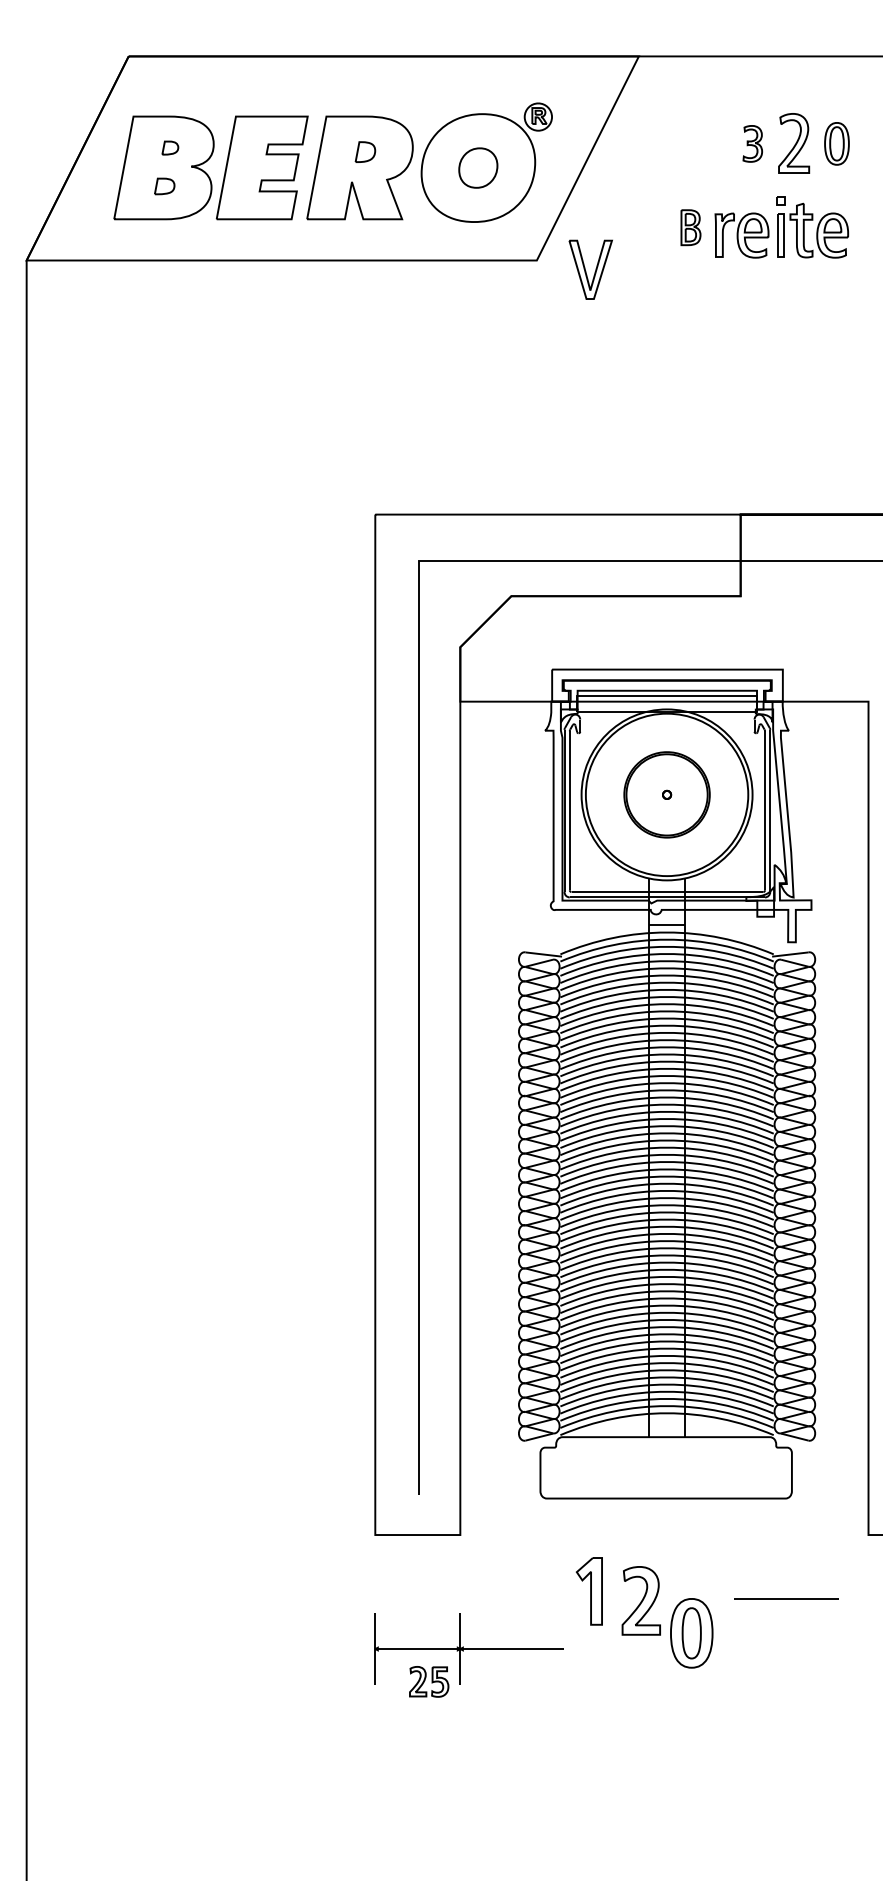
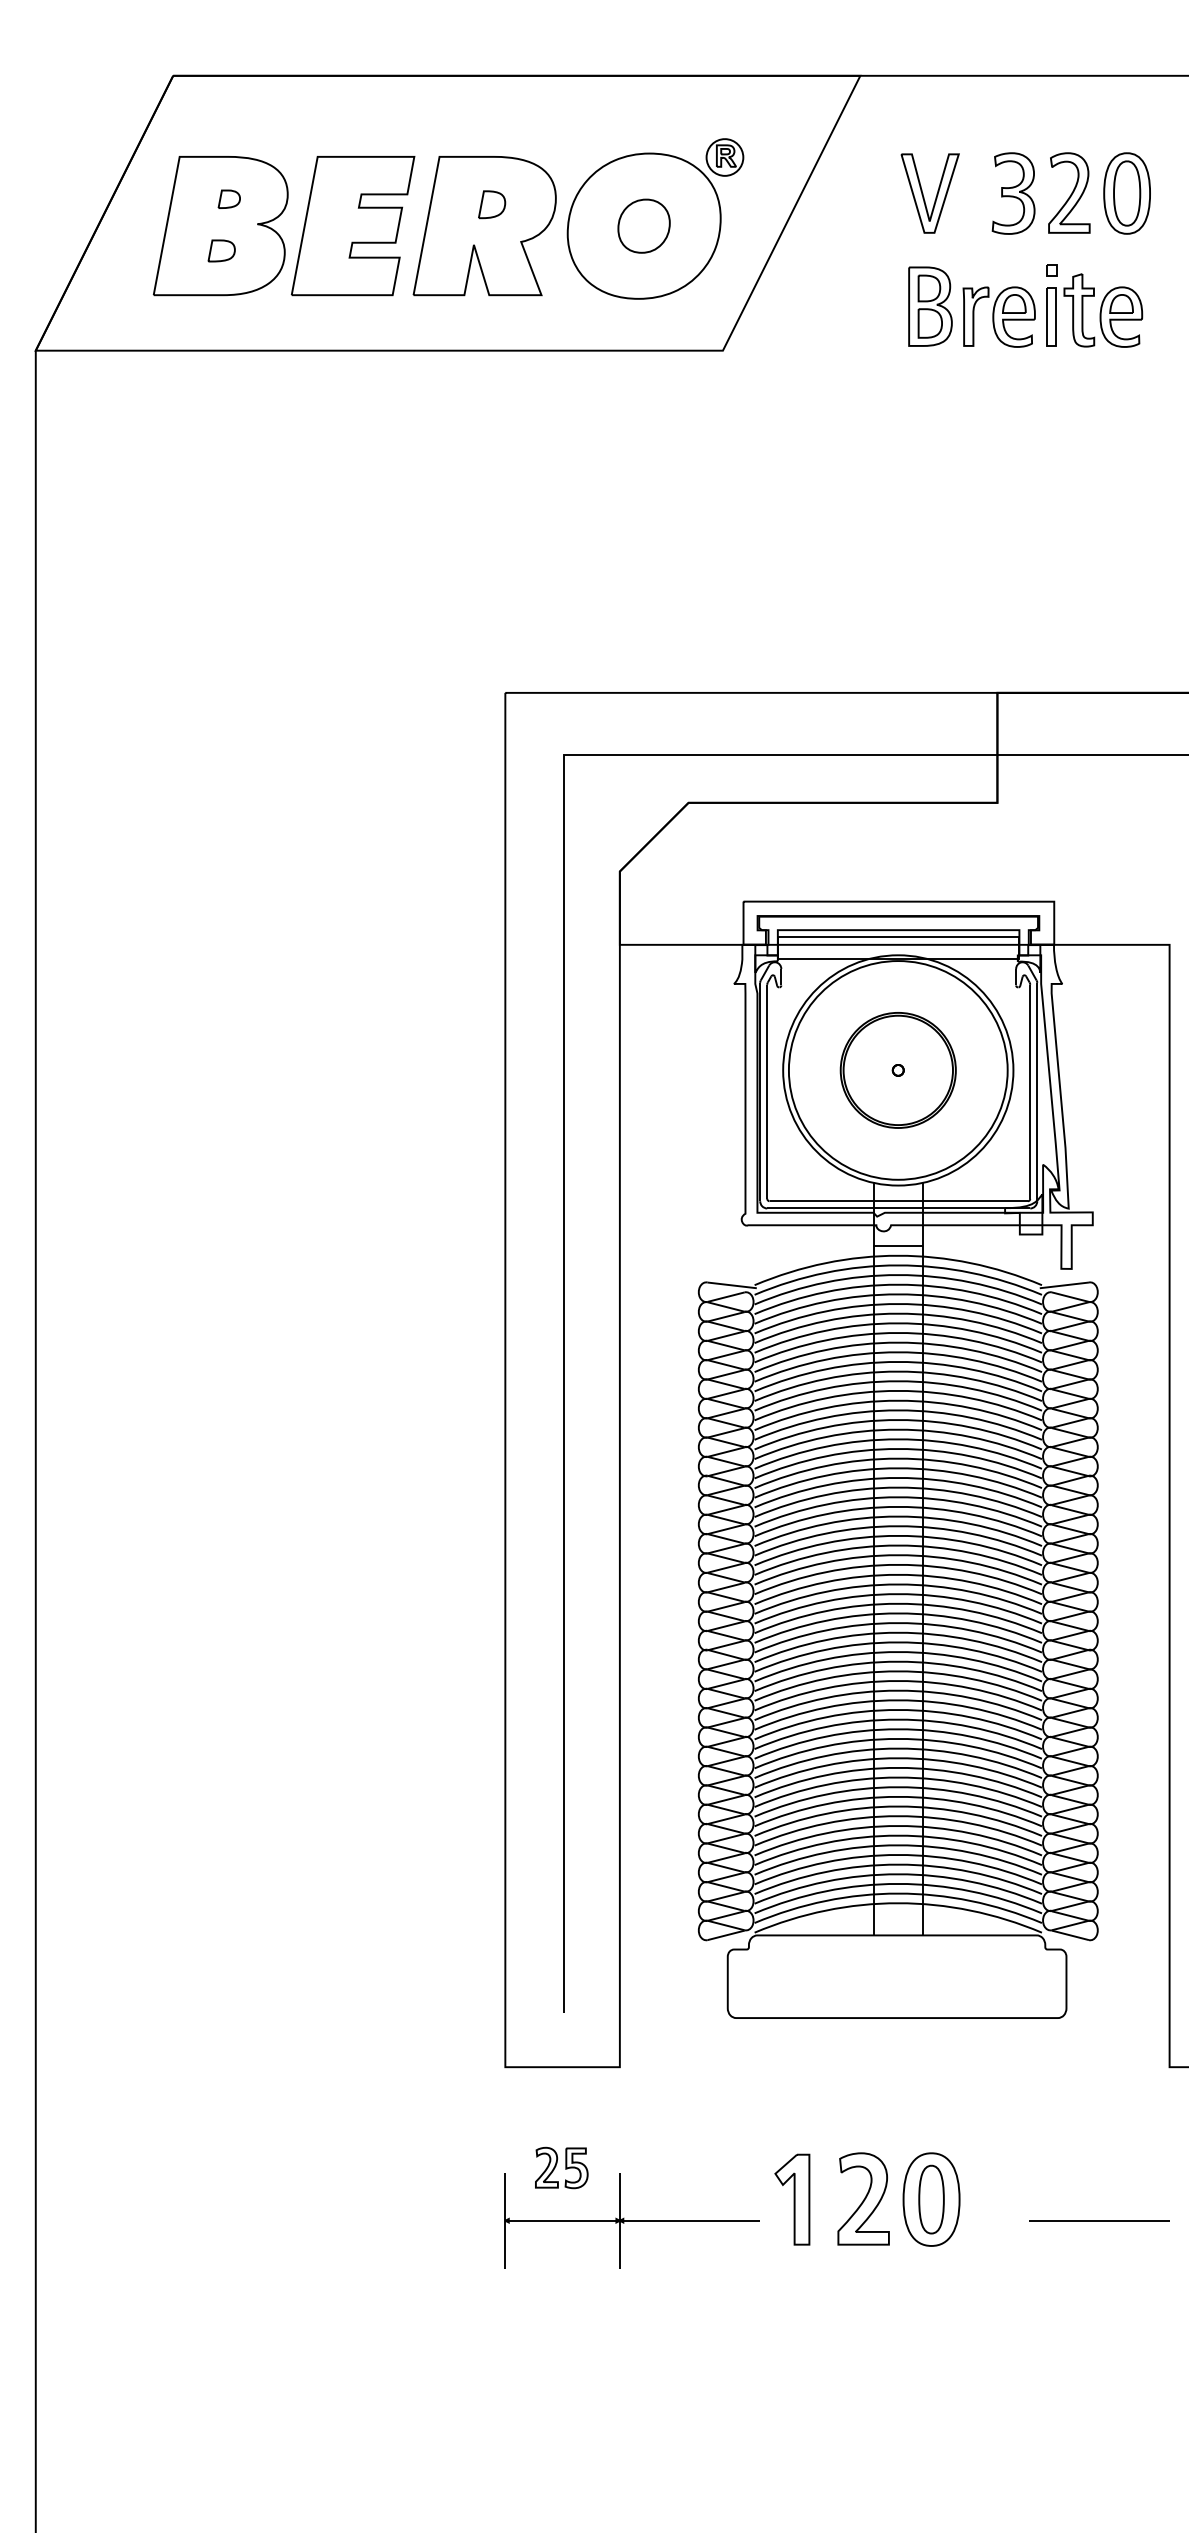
part: (752, 143) -> (1013, 193), size x1.67
part: (836, 143) -> (1126, 193), size x1.43
part: (690, 227) -> (929, 306), size x1.67
part: (590, 269) -> (929, 193), moved
part: (588, 1591) -> (791, 2199), moved
line: (786, 1598) -> (1099, 2220), moved
part: (640, 1600) -> (862, 2198), moved
part: (429, 1681) -> (562, 2167), moved

